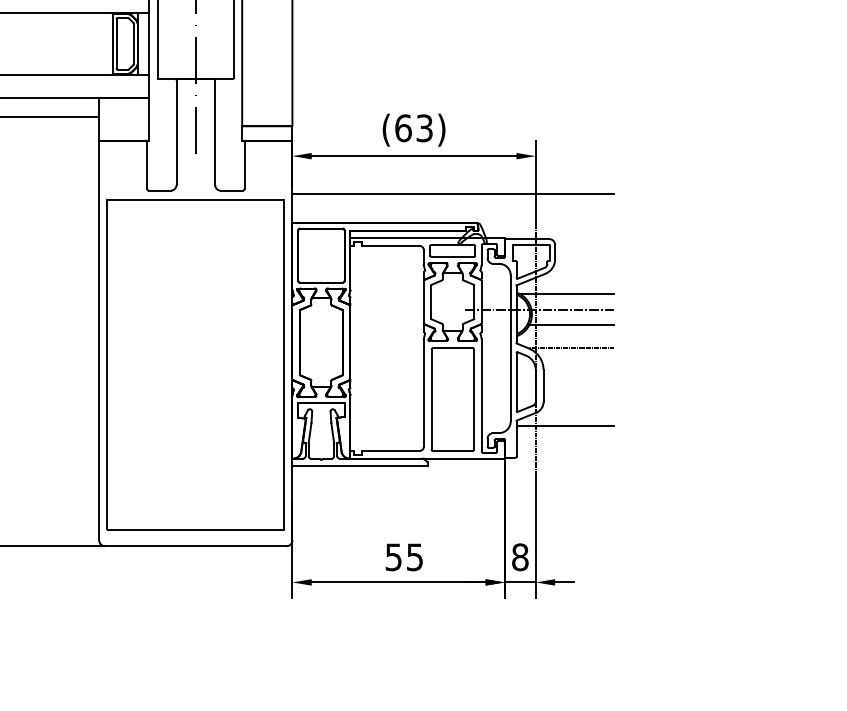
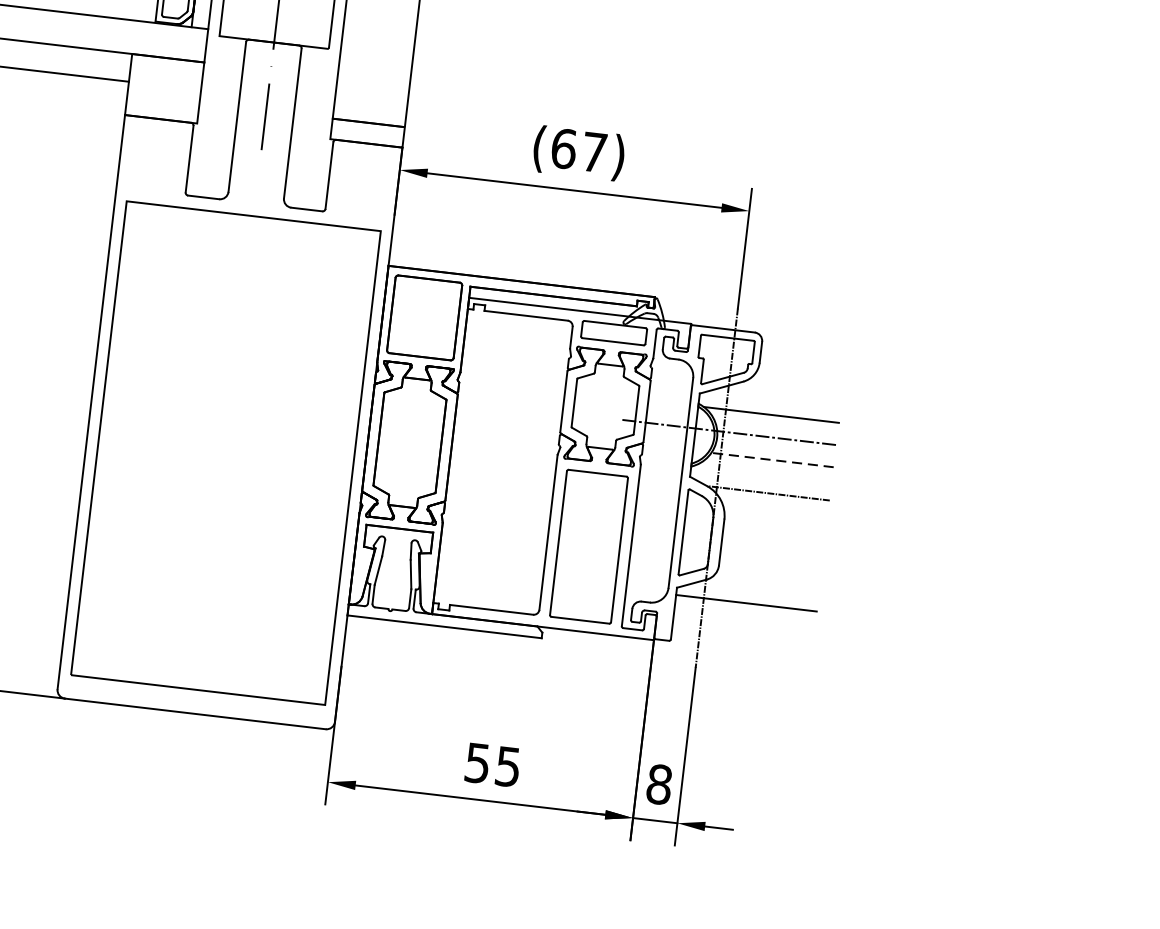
text: (424, 128) -> (594, 152), (63) -> (67)
line: (453, 193) -> (624, 250), removed
line: (571, 325) -> (772, 460), solid -> dashed

